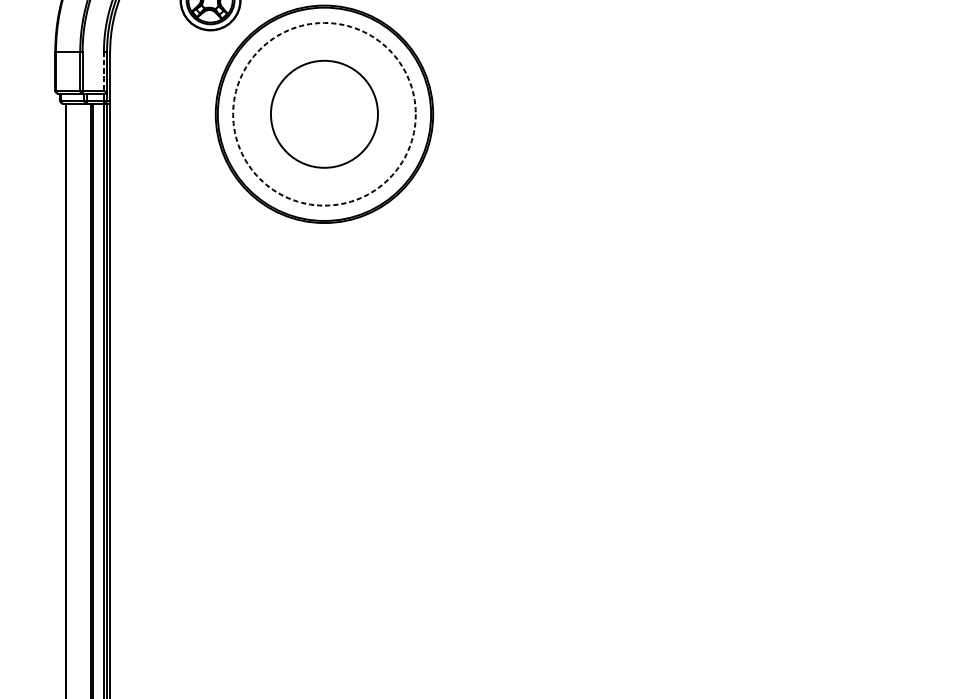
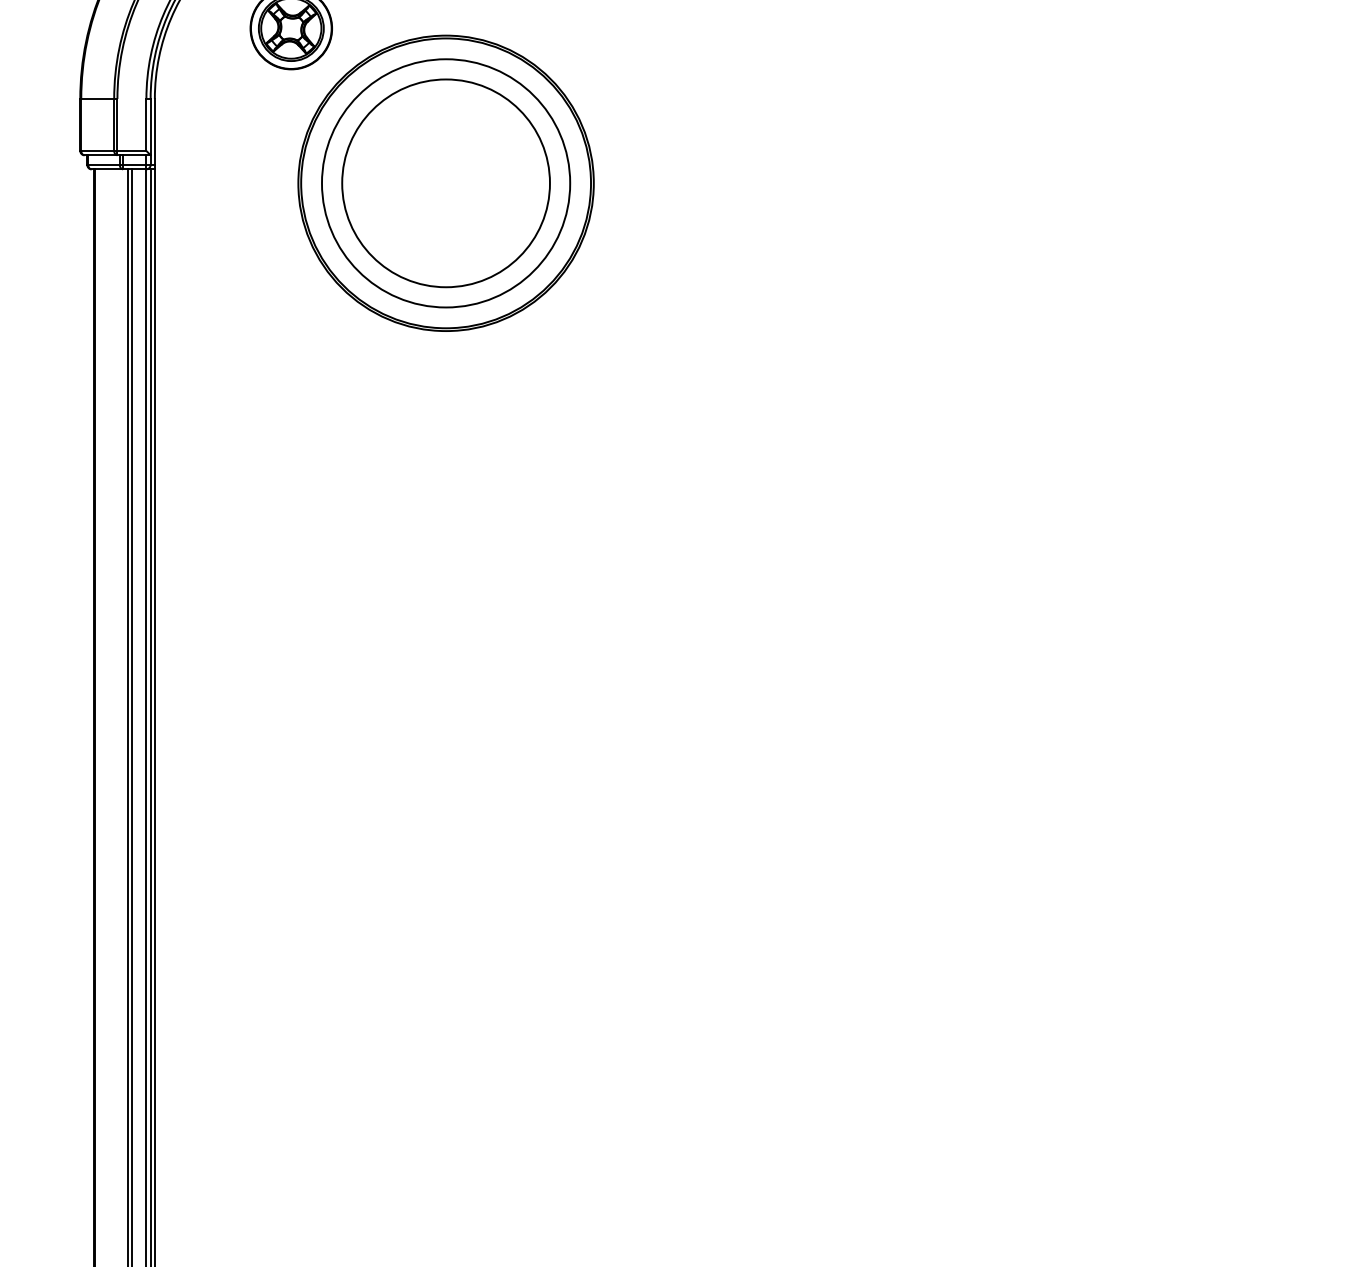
line: (104, 71) -> (146, 125), dashed -> solid
circle: (324, 114) -> (445, 183), size x1.43
circle: (324, 114) -> (446, 183), dashed -> solid

